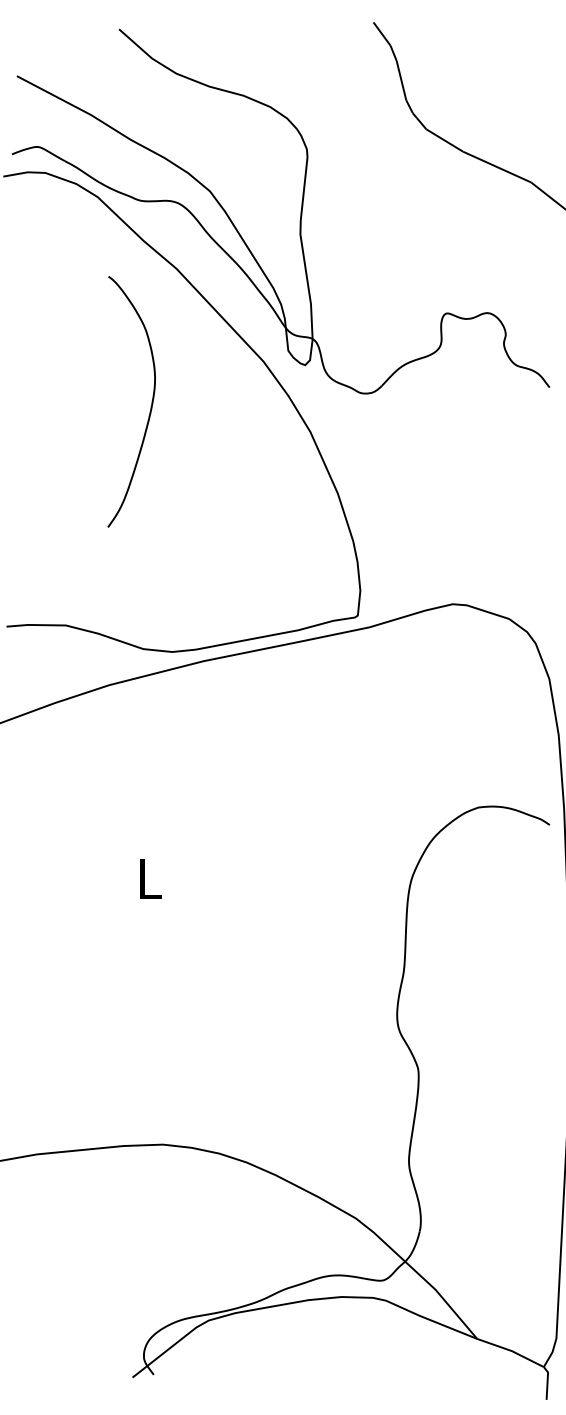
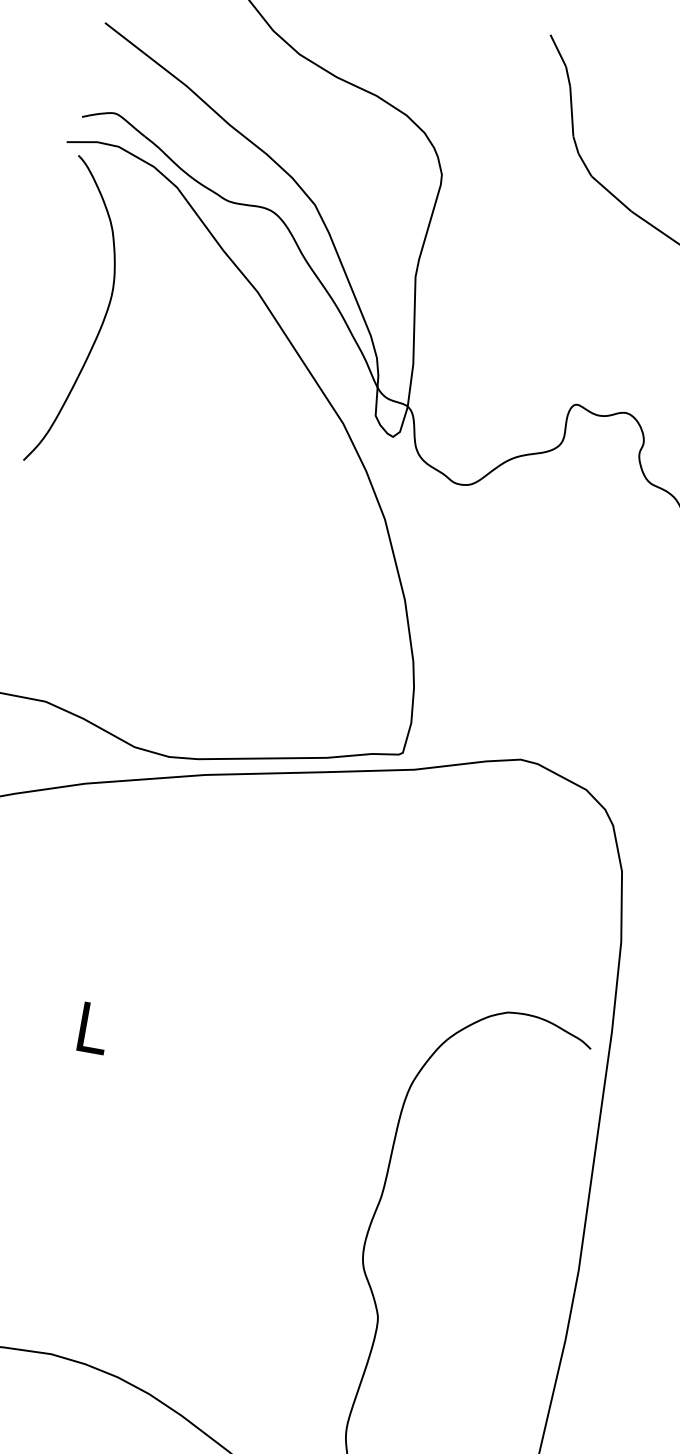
curve: (150, 406) -> (101, 322), moved

